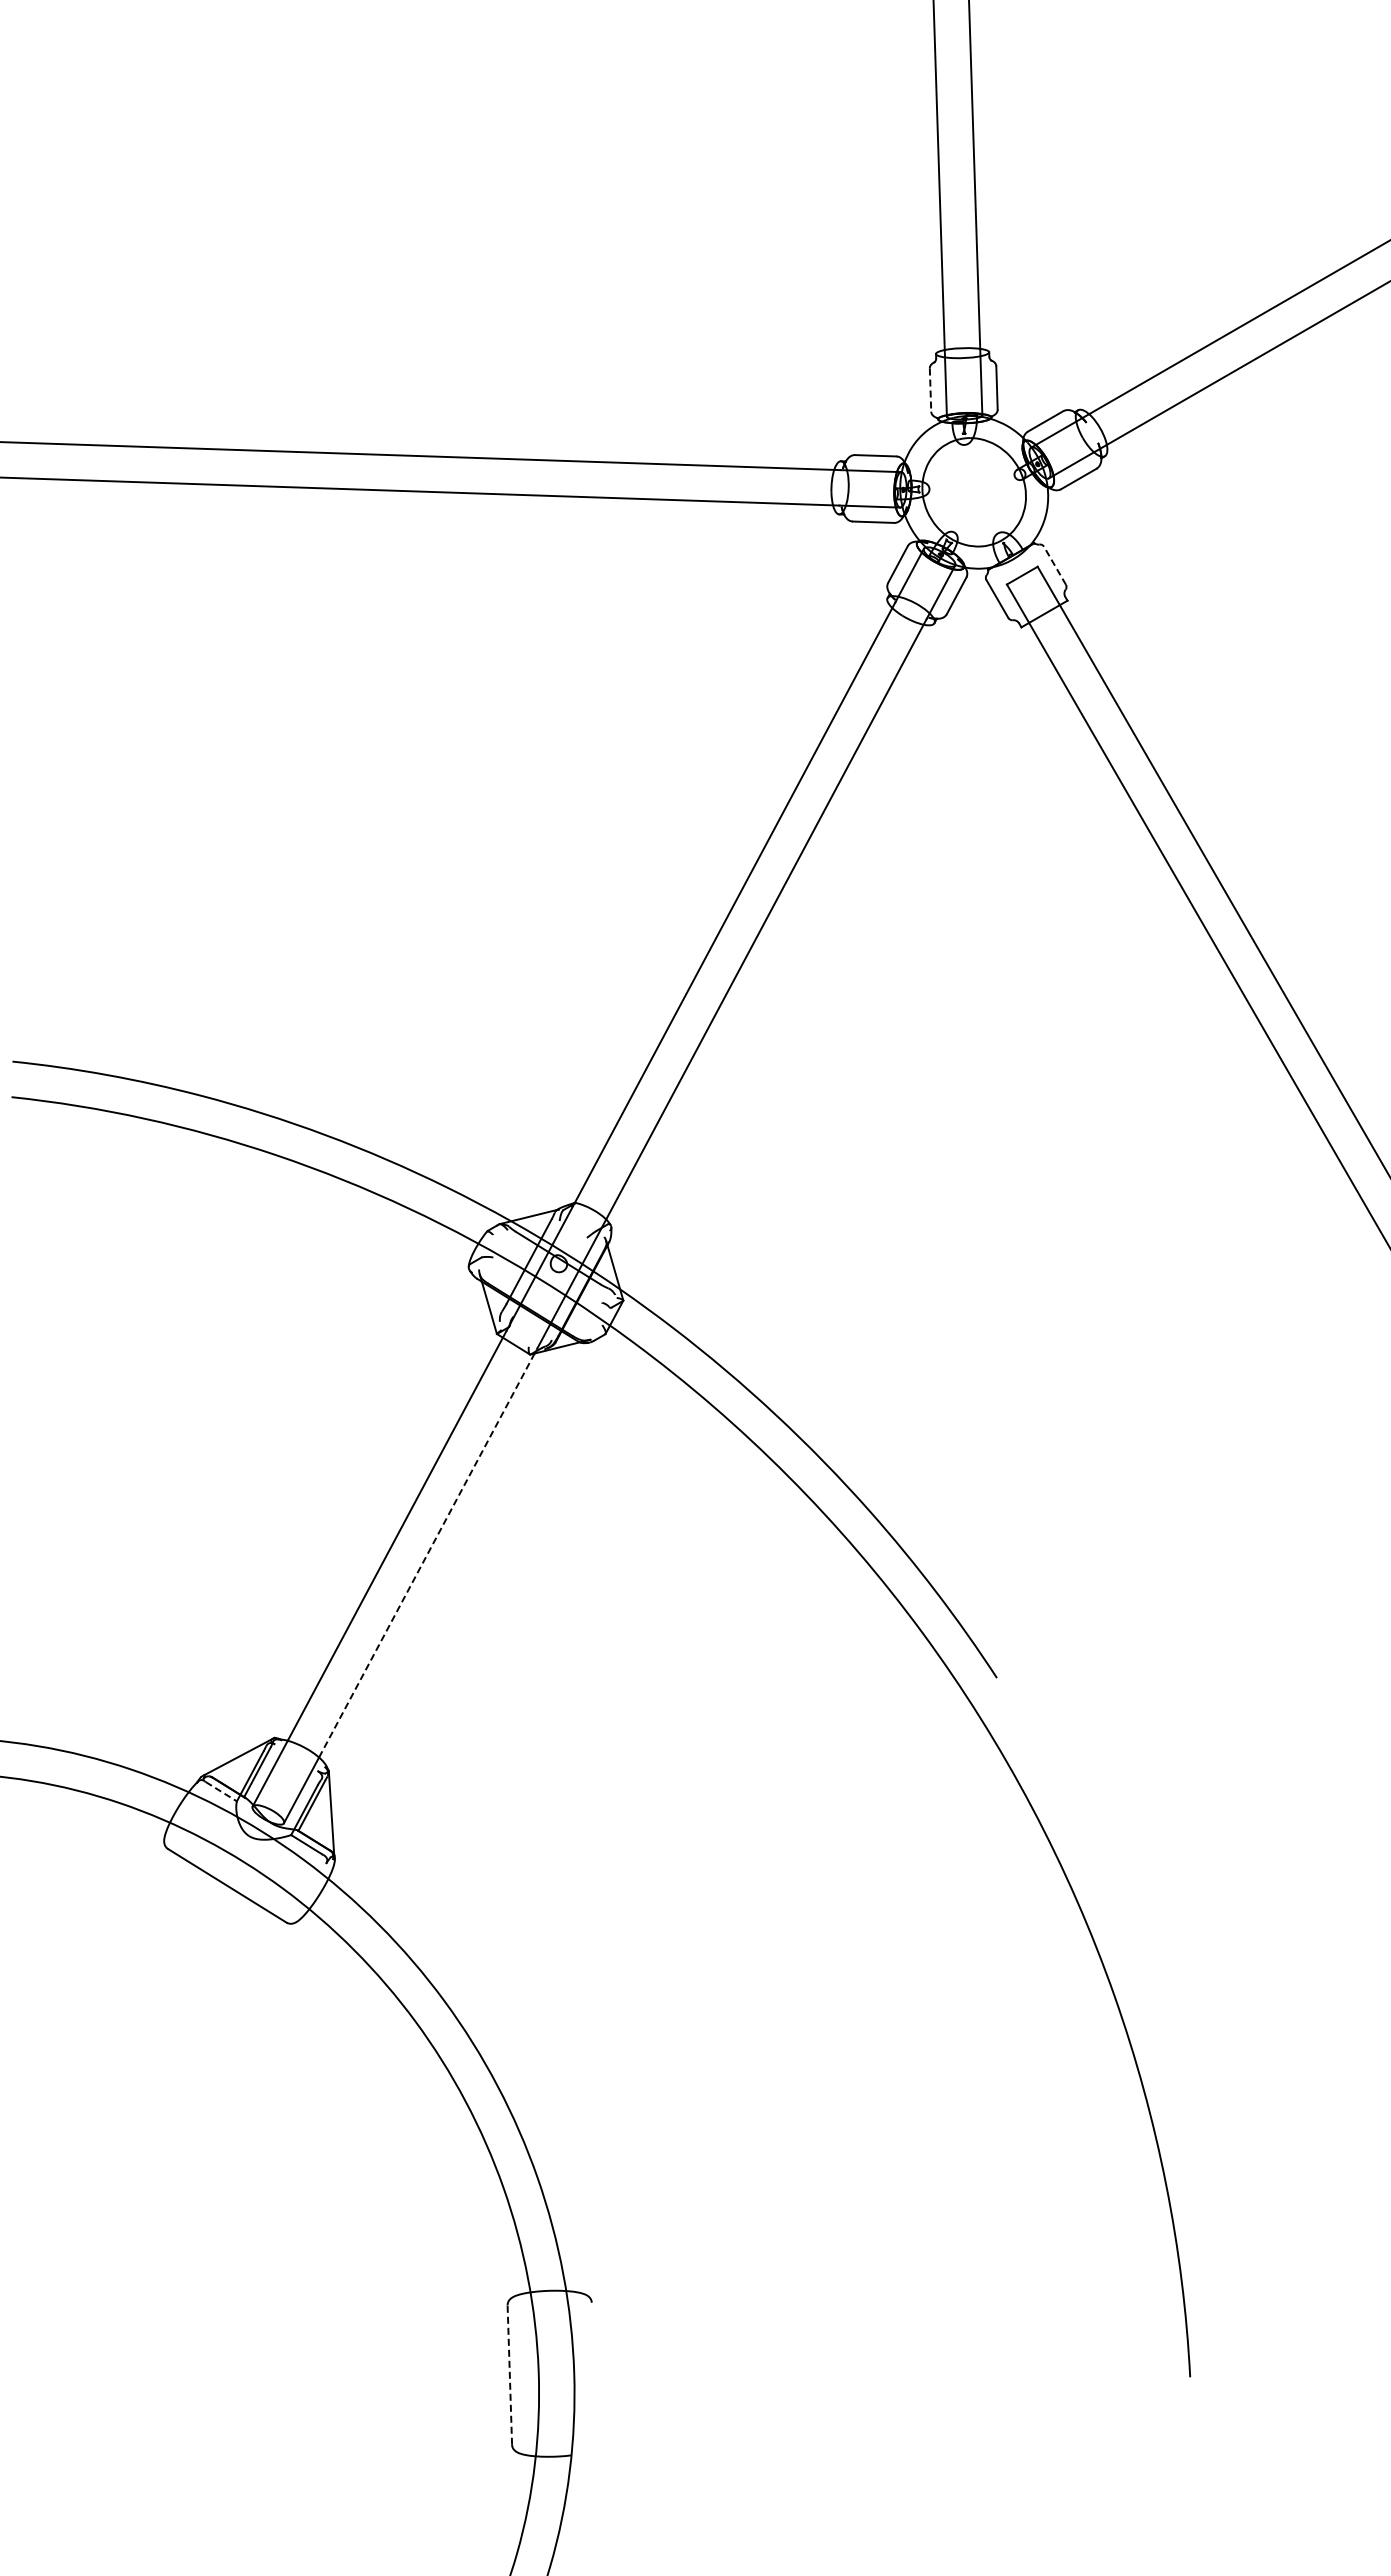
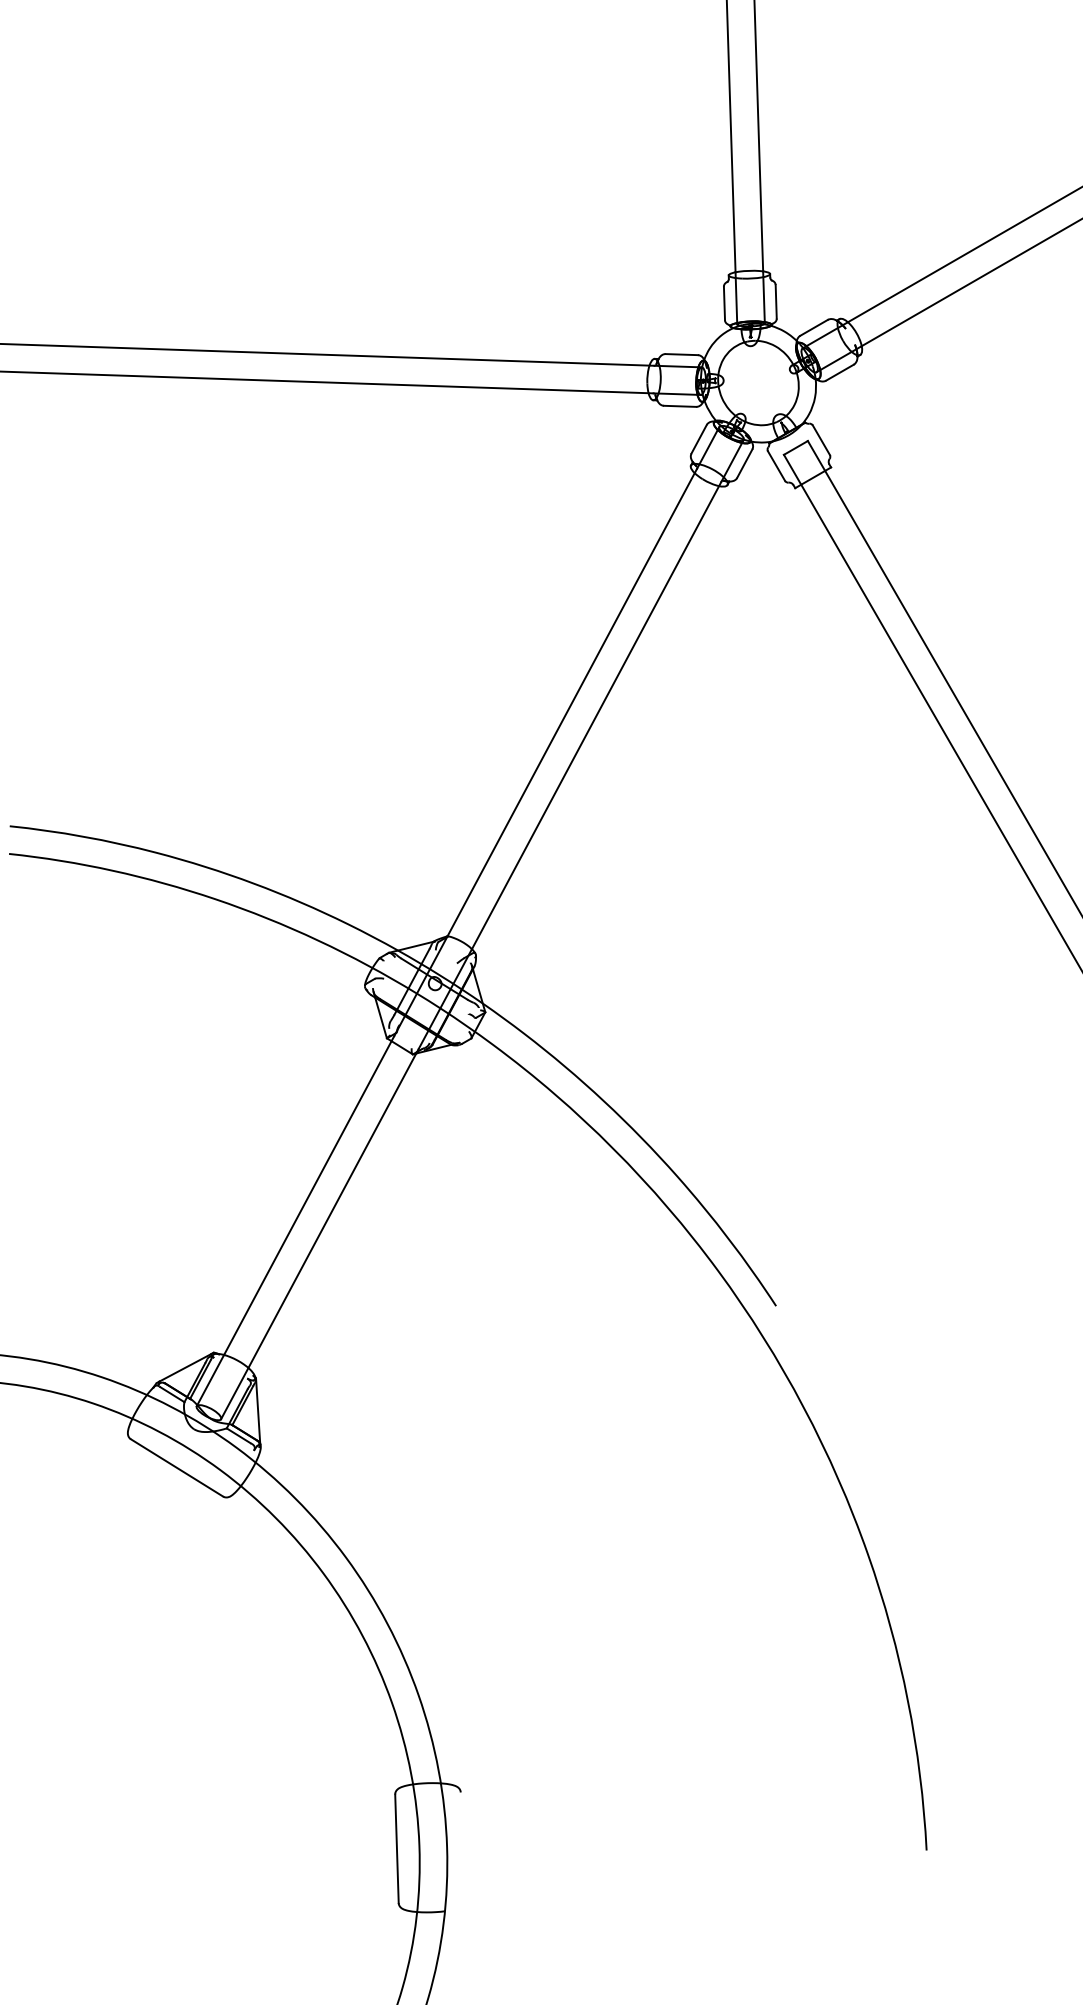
line: (930, 390) -> (724, 303), dashed -> solid
line: (1055, 565) -> (821, 440), dashed -> solid
line: (428, 1552) -> (333, 1208), dashed -> solid
line: (221, 1792) -> (172, 1395), dashed -> solid
line: (509, 2375) -> (396, 1849), dashed -> solid

